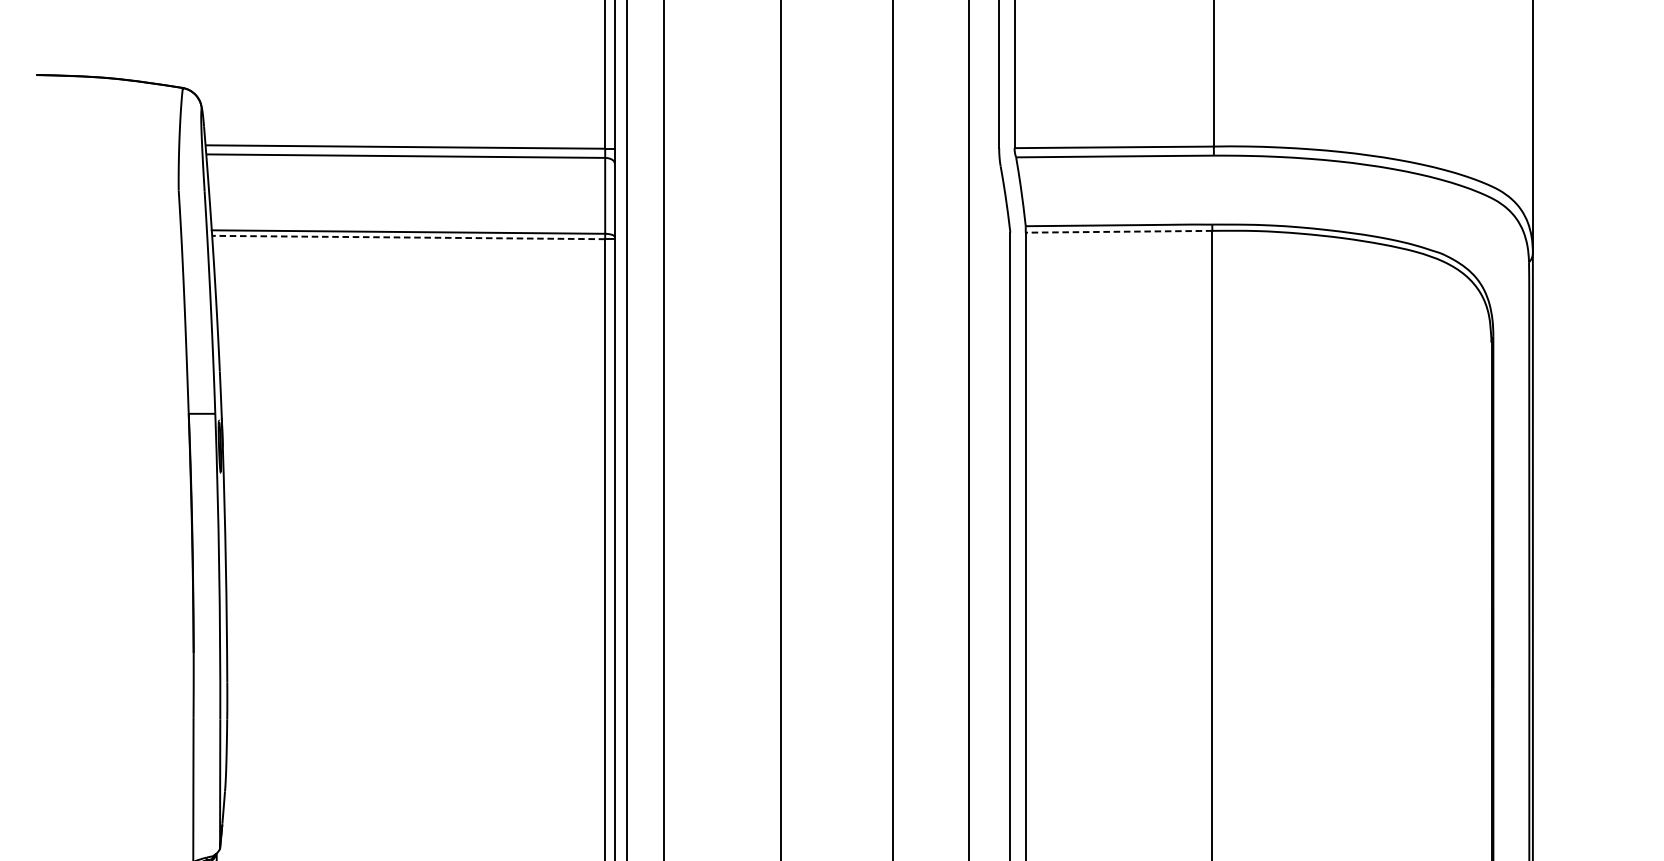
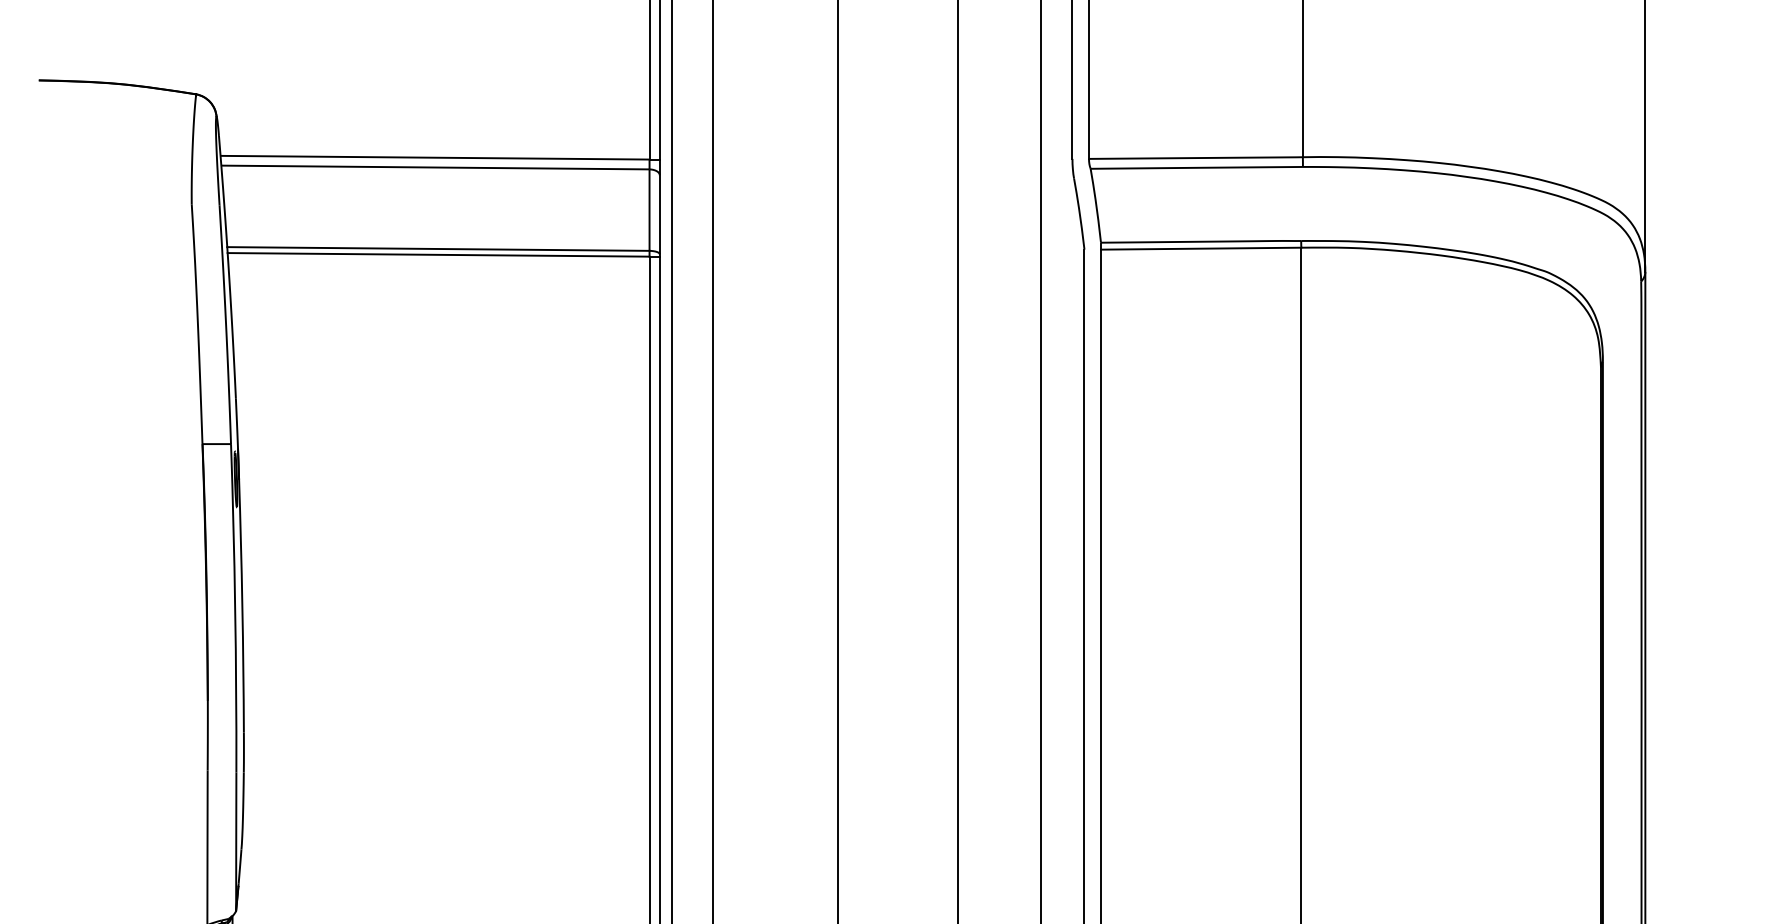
line: (1118, 231) -> (1200, 248), dashed -> solid
line: (408, 237) -> (438, 254), dashed -> solid

